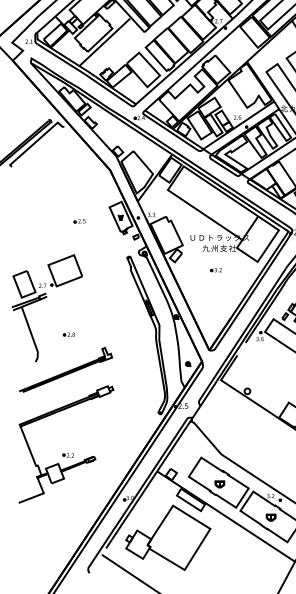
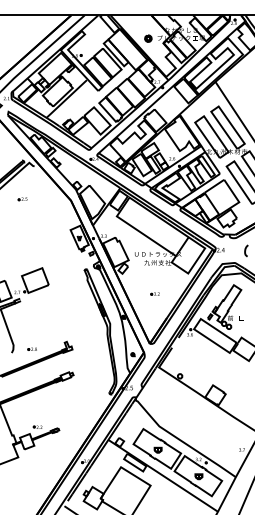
part: (79, 221) -> (22, 199), moved
part: (215, 269) -> (154, 293), moved
part: (67, 333) -> (31, 348), moved

